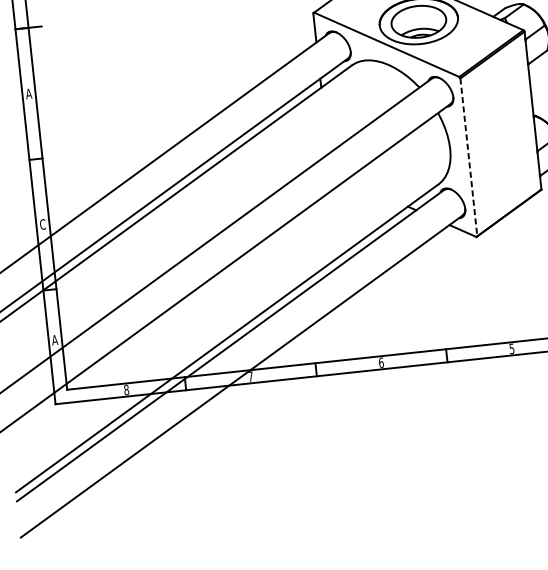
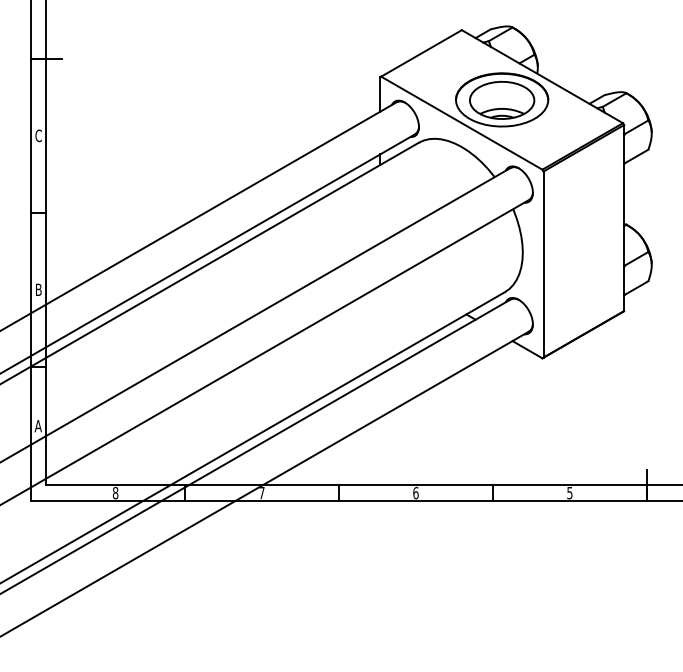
text: (28, 93) -> (38, 135), A -> C
line: (468, 158) -> (543, 265), dashed -> solid
text: (42, 224) -> (38, 289), C -> B

